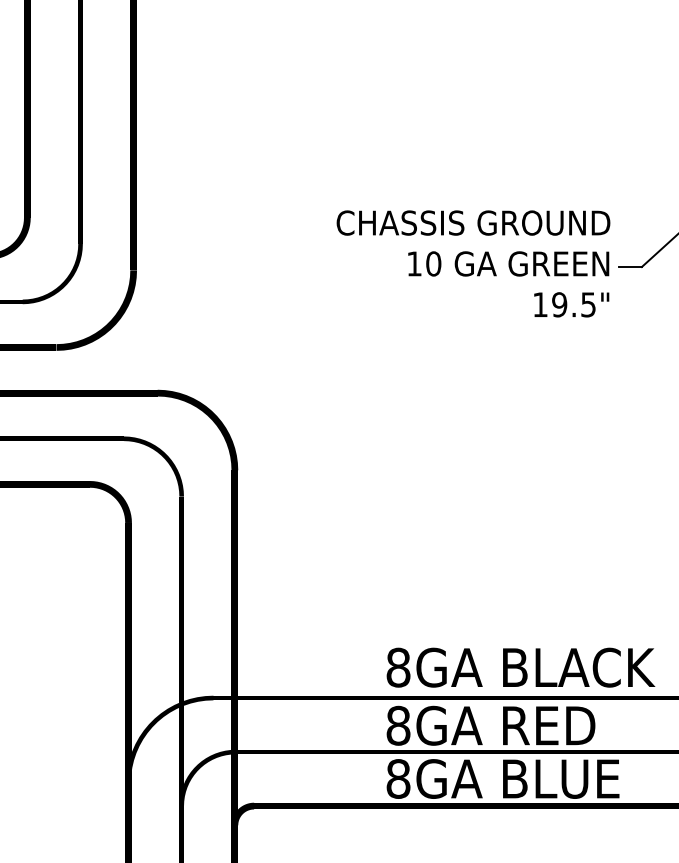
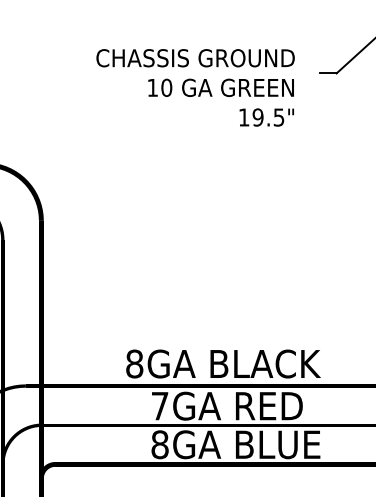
text: (473, 263) -> (195, 87), moved
text: (520, 667) -> (223, 363), moved
text: (398, 725) -> (160, 405), 8GA -> 7GA

